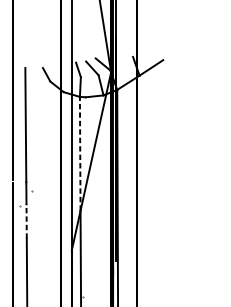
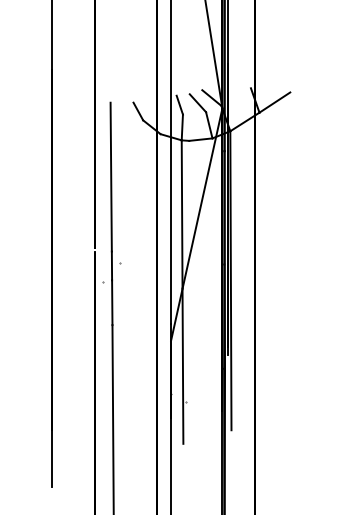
line: (80, 153) -> (182, 213), dashed -> solid
line: (26, 221) -> (112, 302), dashed -> solid

